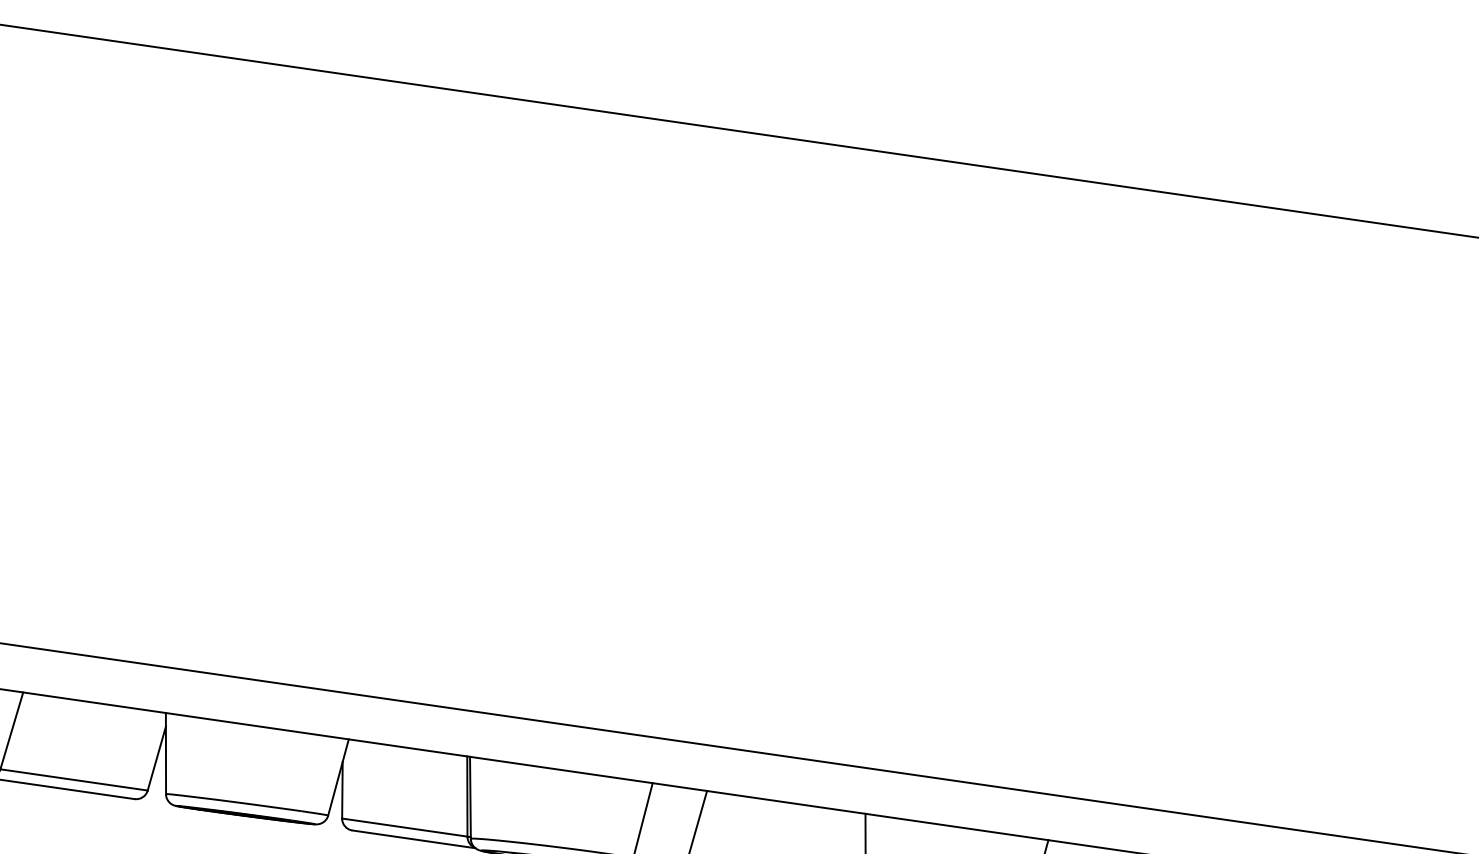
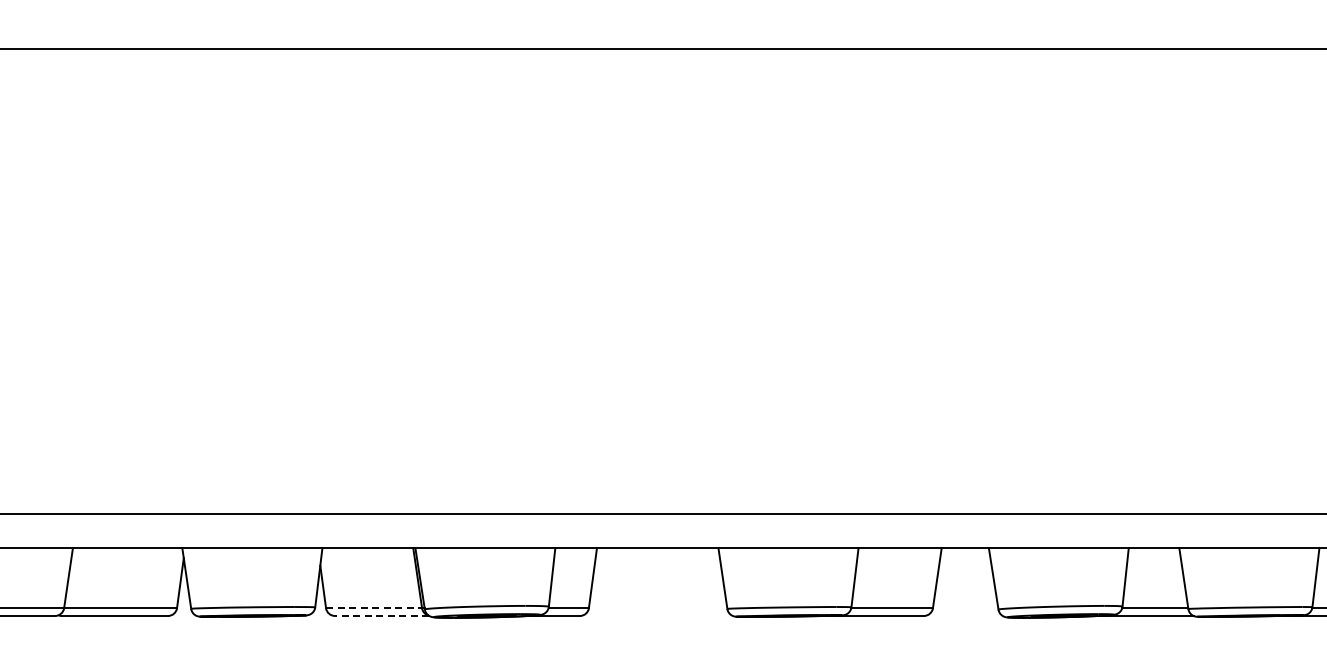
line: (405, 828) -> (374, 608), solid -> dashed
line: (413, 838) -> (381, 615), solid -> dashed

